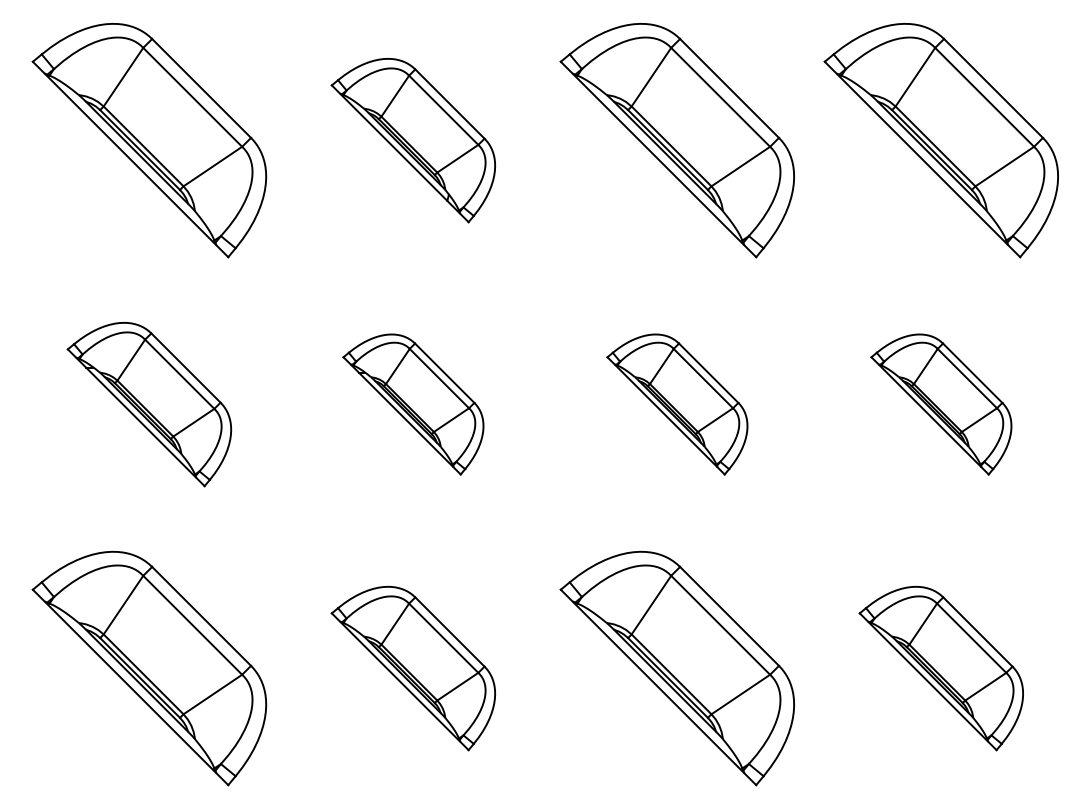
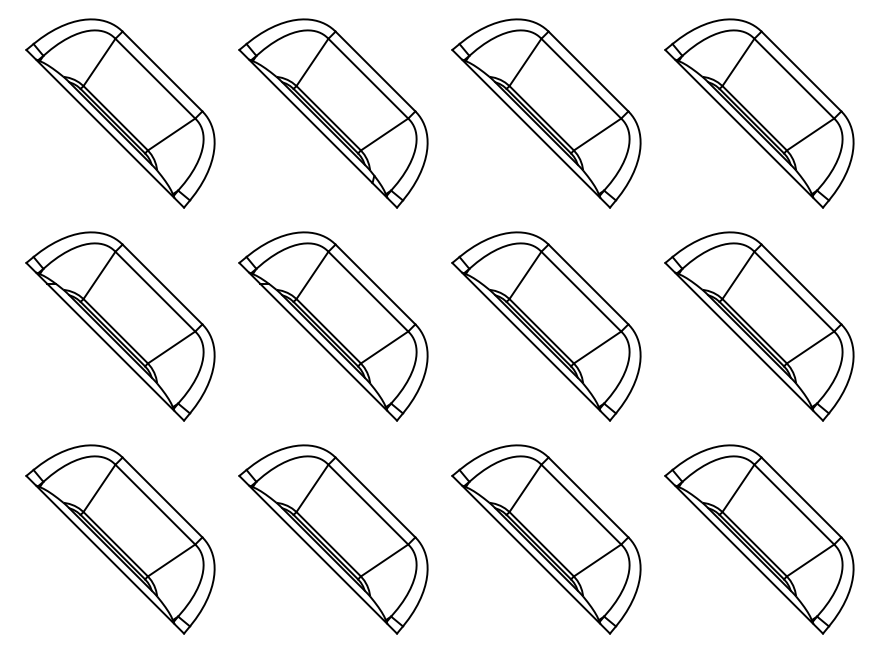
part: (413, 140) -> (333, 113), size x1.43
part: (149, 404) -> (120, 326), size x1.43
part: (413, 404) -> (333, 326), size x1.67
part: (677, 404) -> (546, 326), size x1.67
part: (941, 404) -> (759, 326), size x1.67
part: (413, 668) -> (333, 539), size x1.43
part: (941, 668) -> (759, 539), size x1.43

